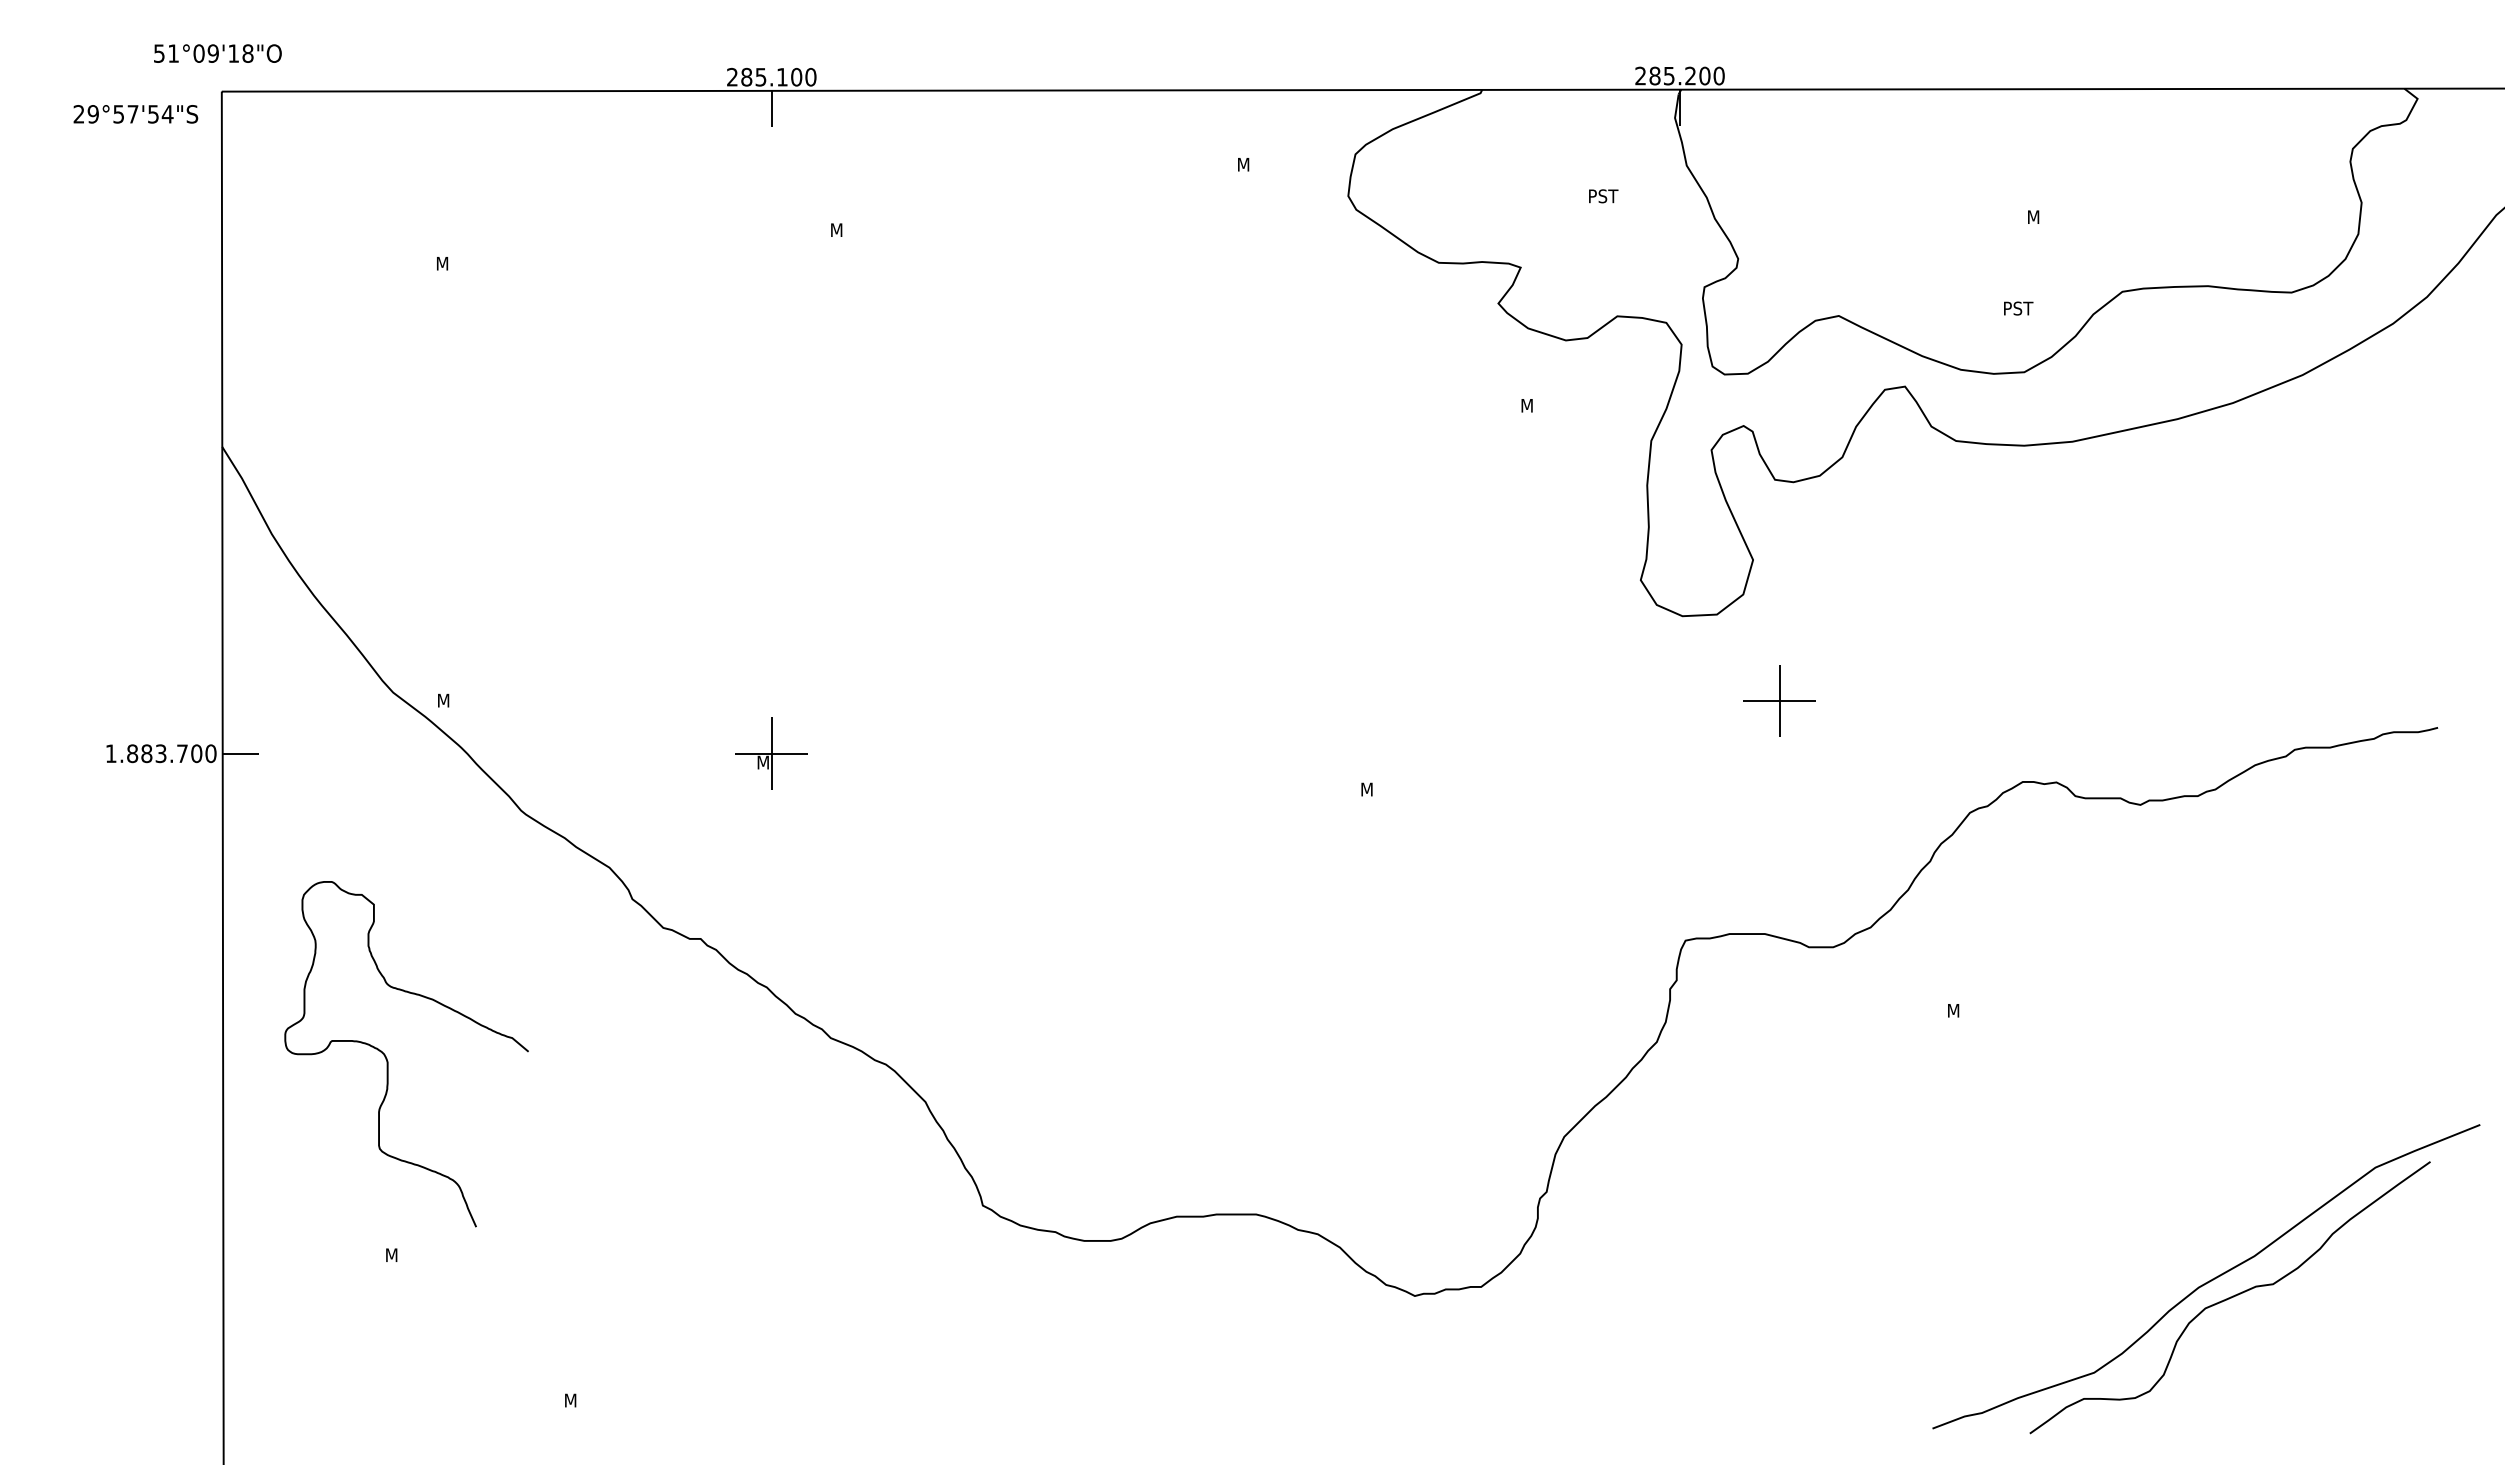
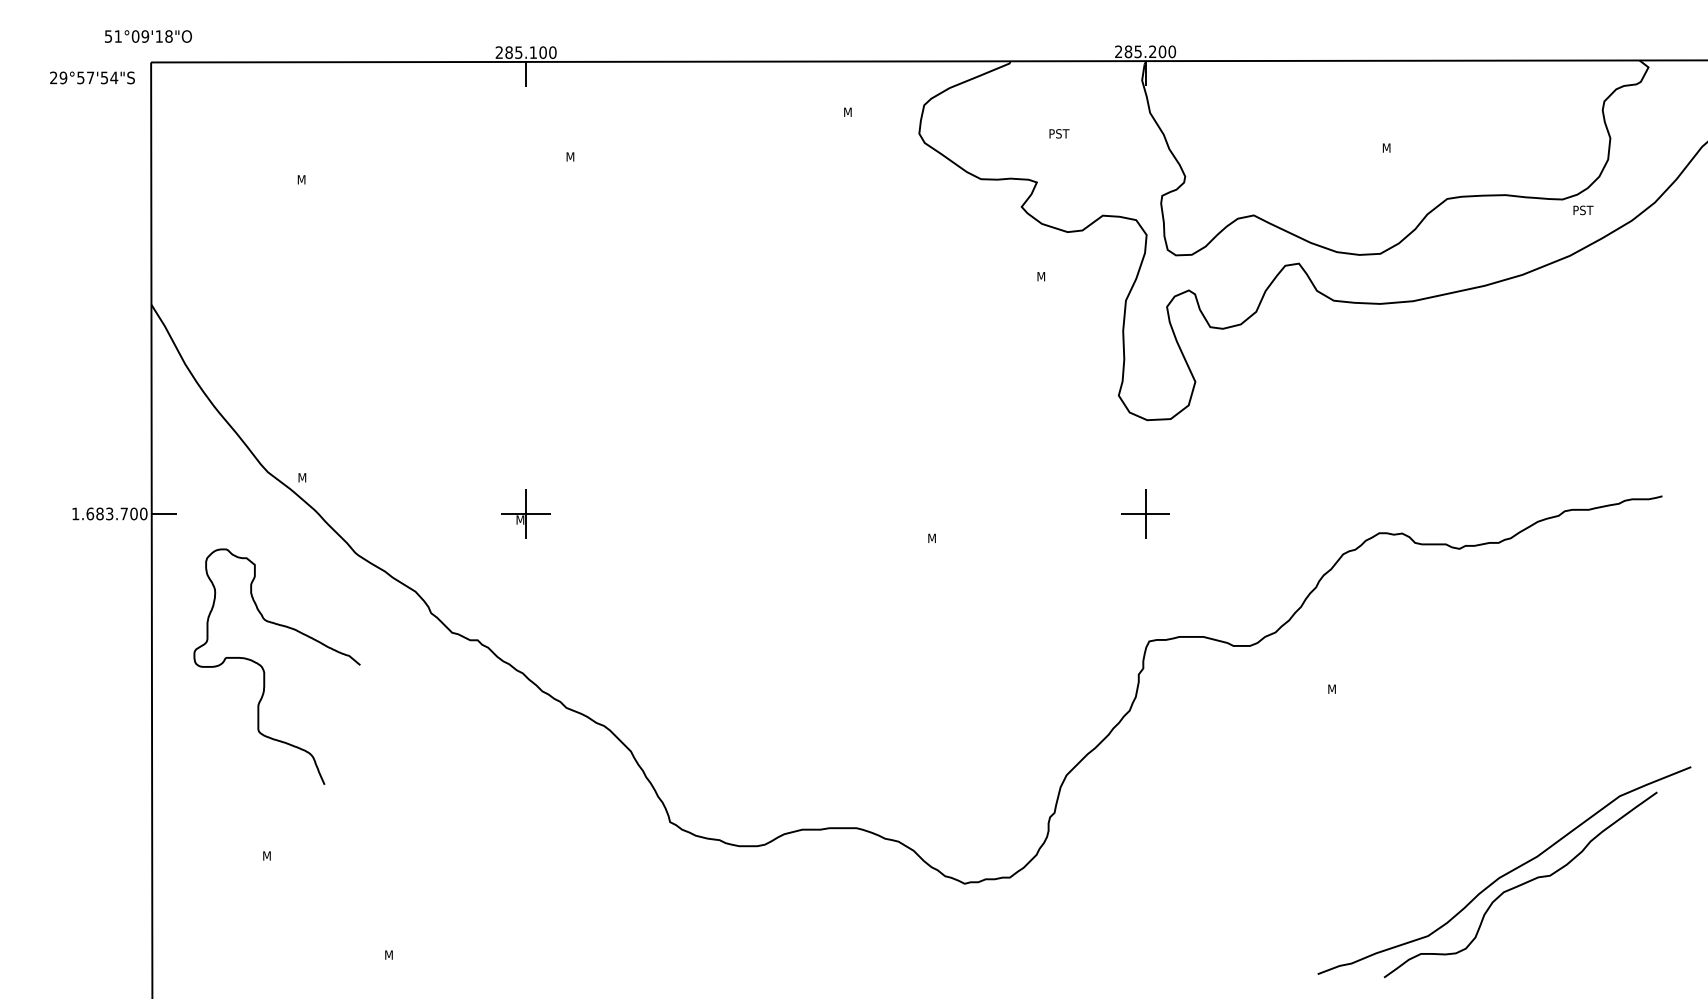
text: (1603, 195) -> (1059, 133), moved
text: (2018, 308) -> (1583, 210), moved
part: (1779, 700) -> (1145, 513), moved
text: (132, 753) -> (90, 513), 1.883.700 -> 1.683.700
curve: (388, 1058) -> (264, 669), moved

